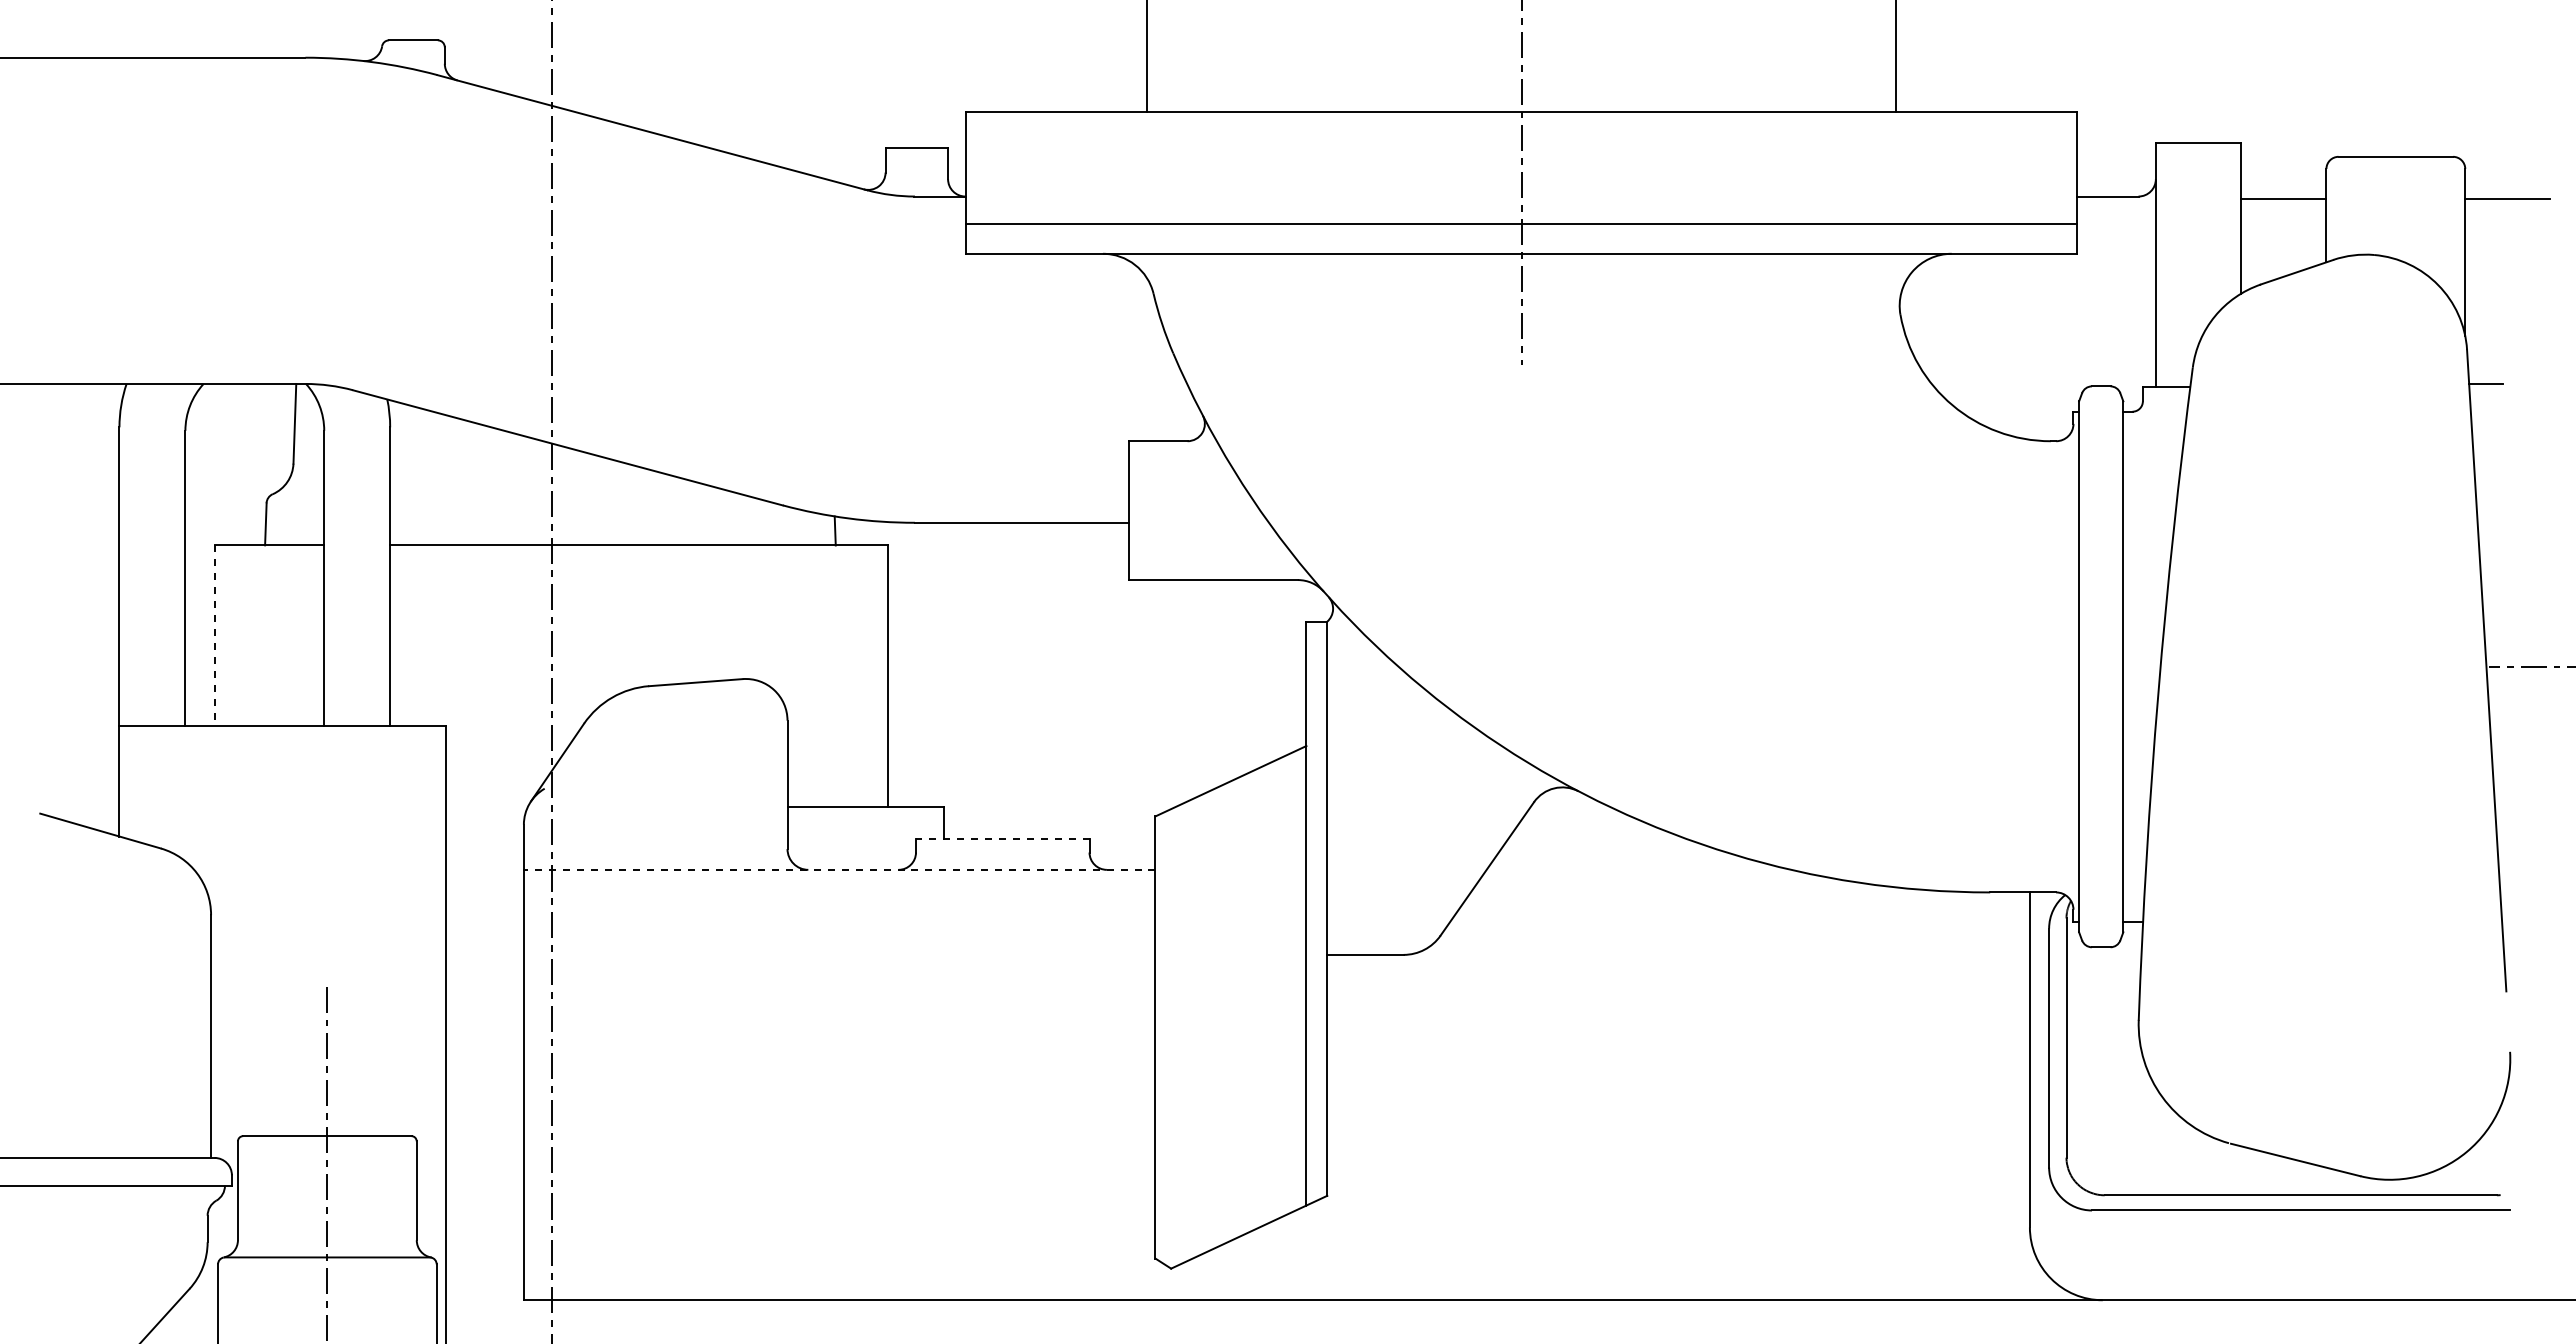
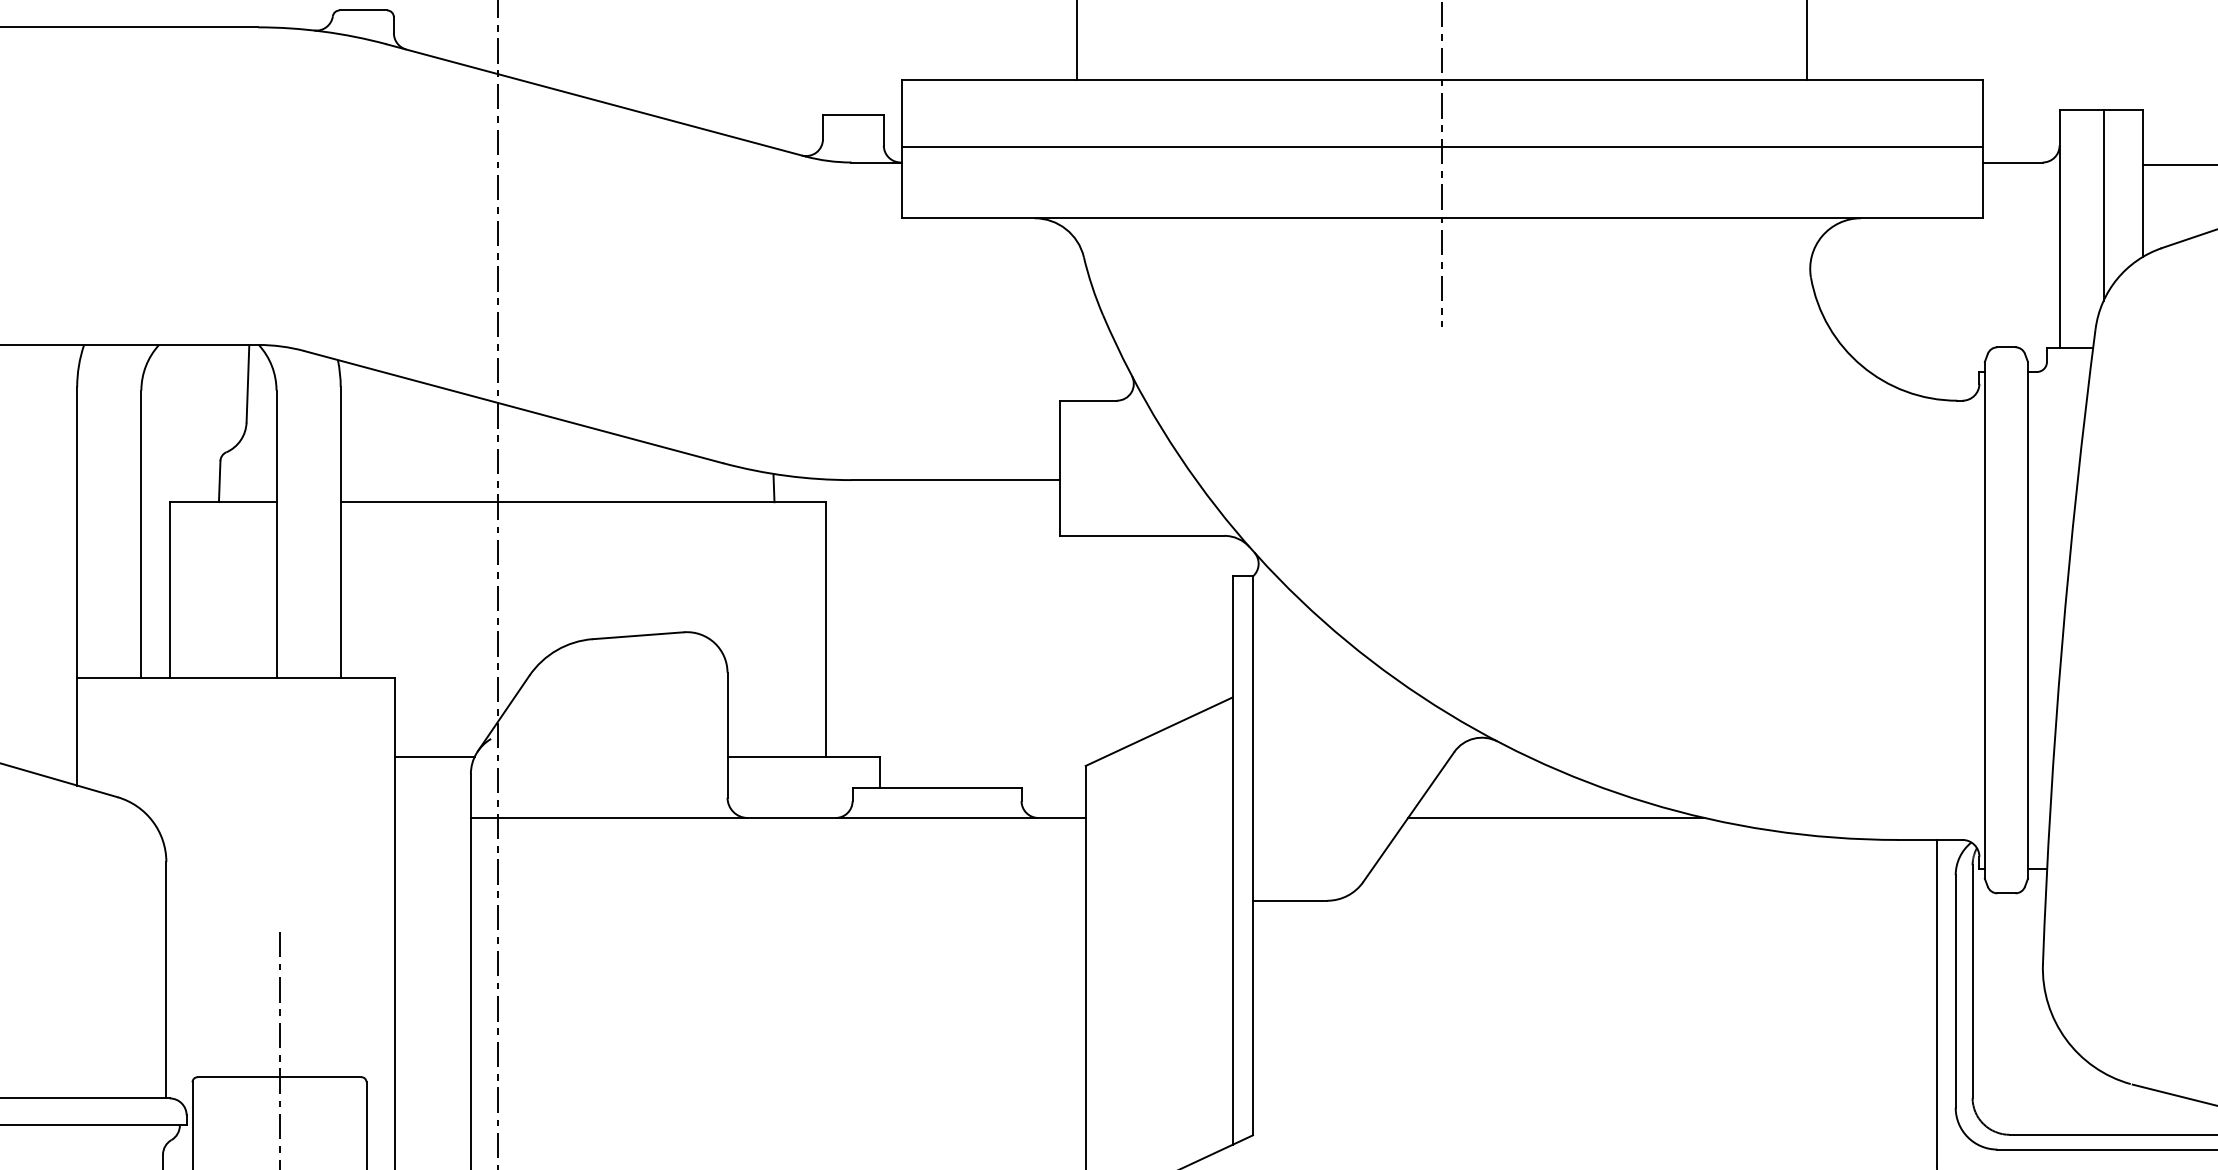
line: (1521, 223) -> (1442, 146), moved
line: (2201, 240) -> (2104, 205), added
line: (214, 636) -> (169, 590), dashed -> solid
line: (486, 807) -> (434, 757), added
line: (1002, 838) -> (936, 787), dashed -> solid
line: (839, 869) -> (778, 817), dashed -> solid
line: (1638, 869) -> (1555, 817), added

